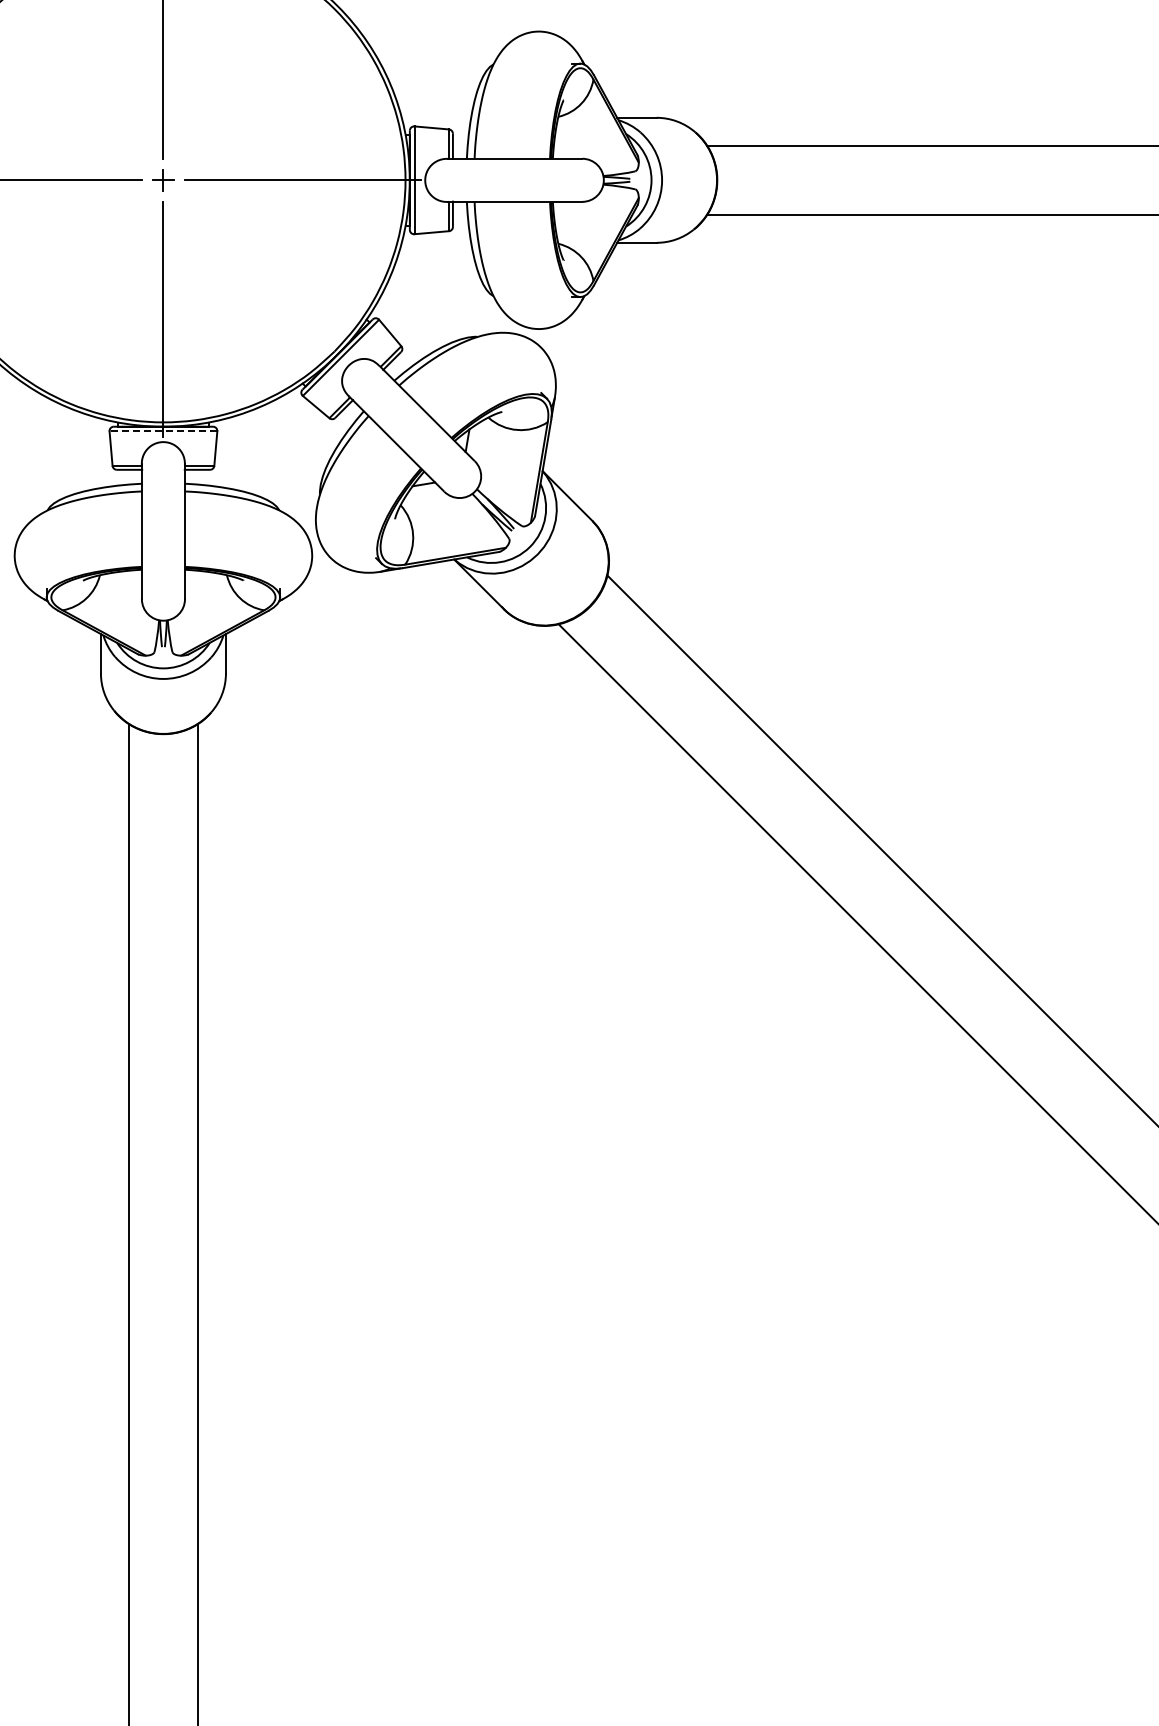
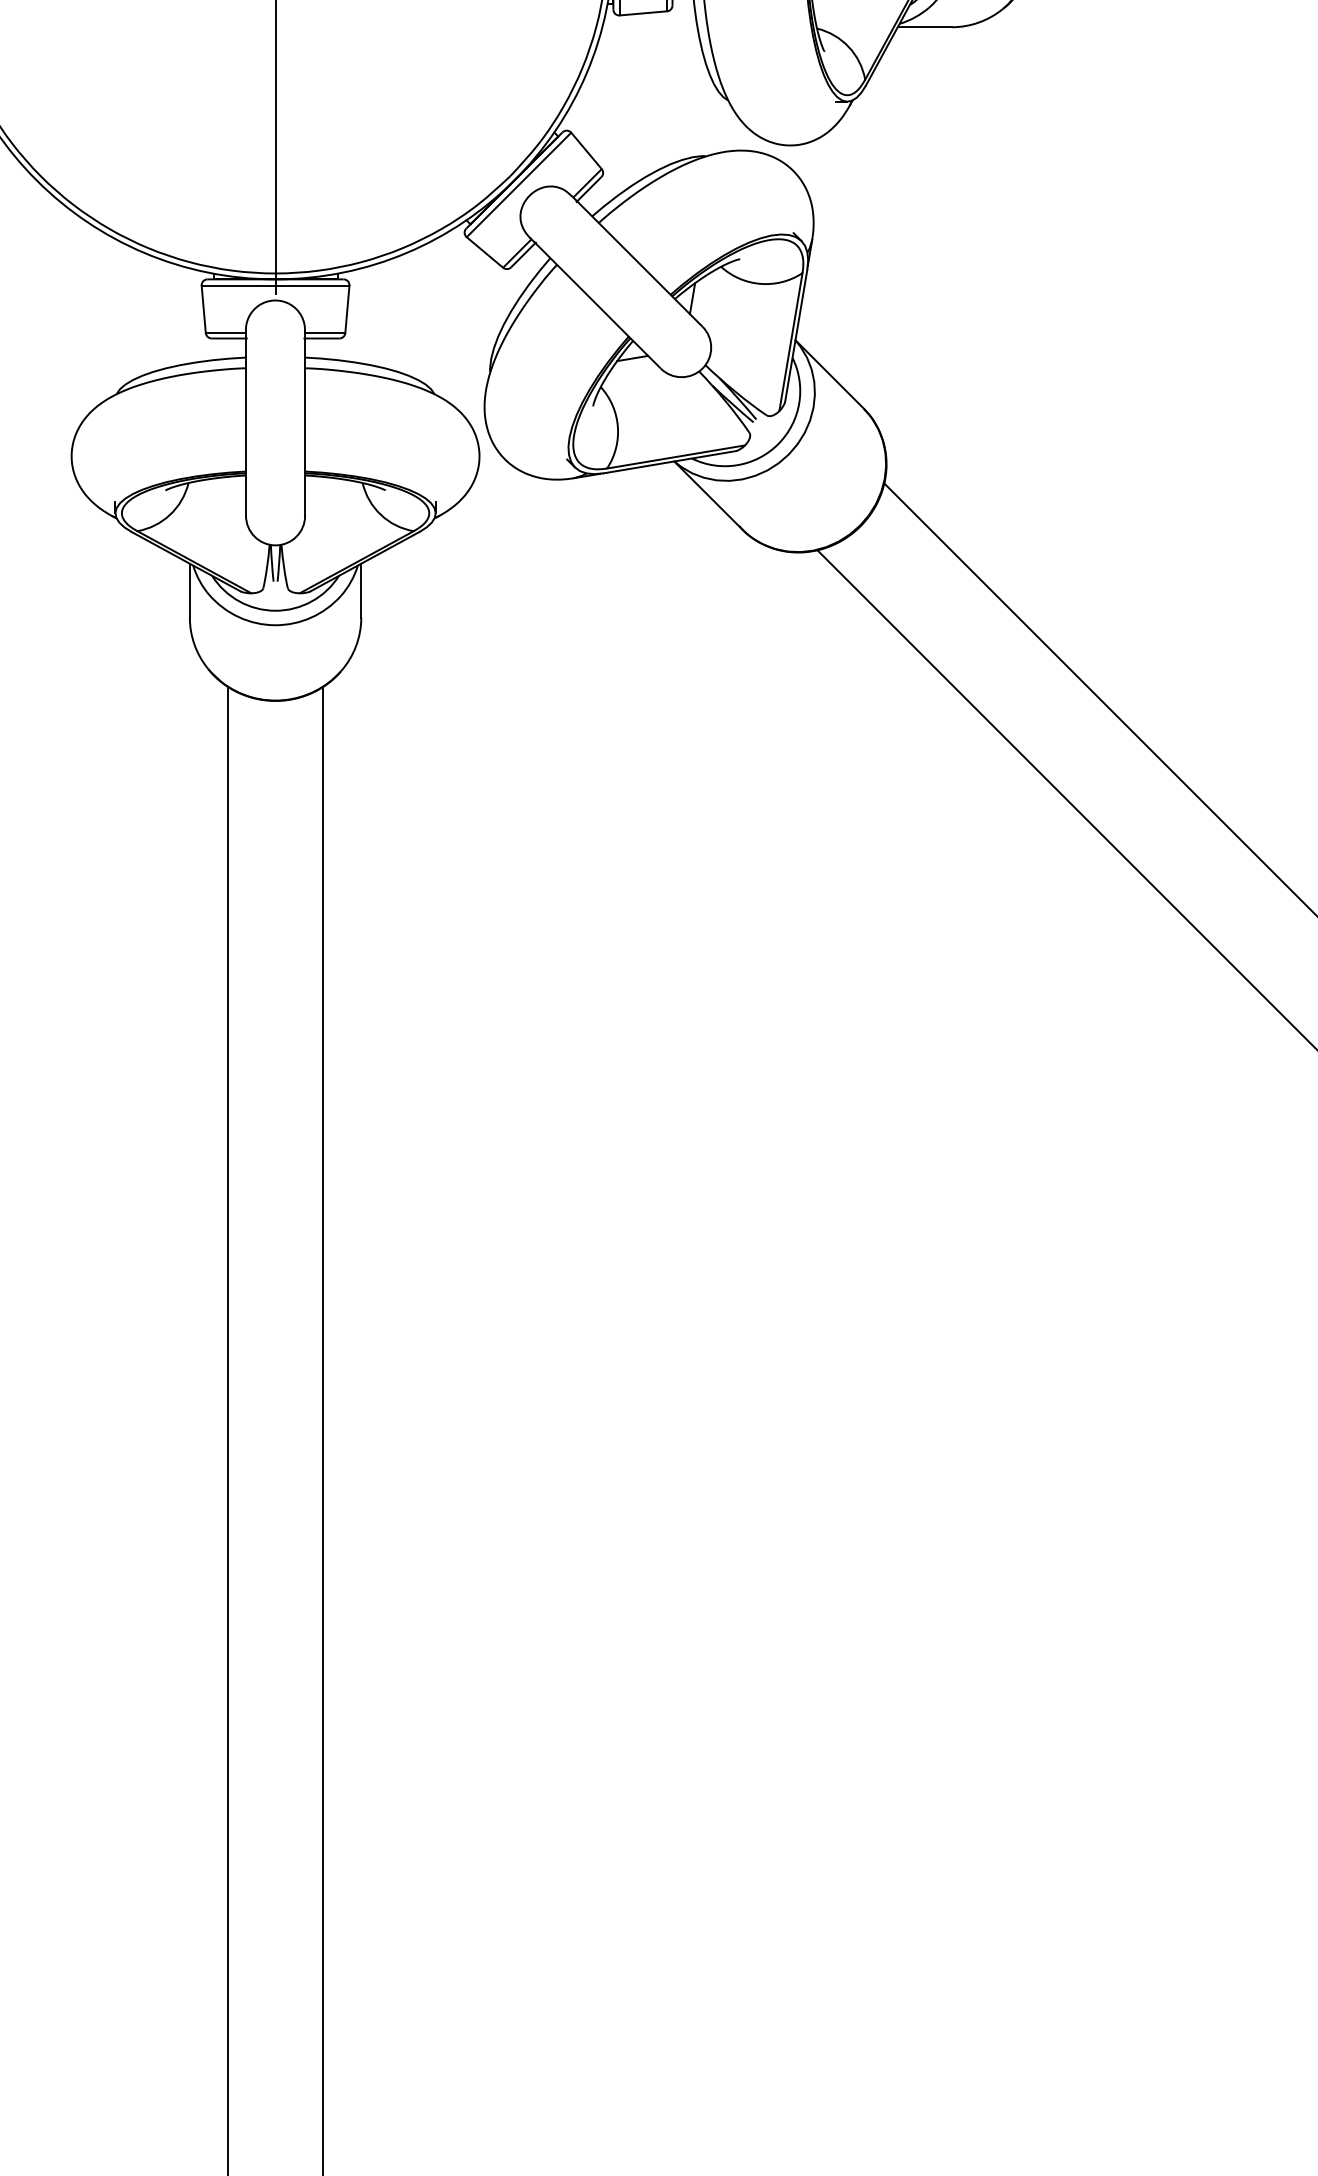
line: (163, 431) -> (275, 285), dashed -> solid

